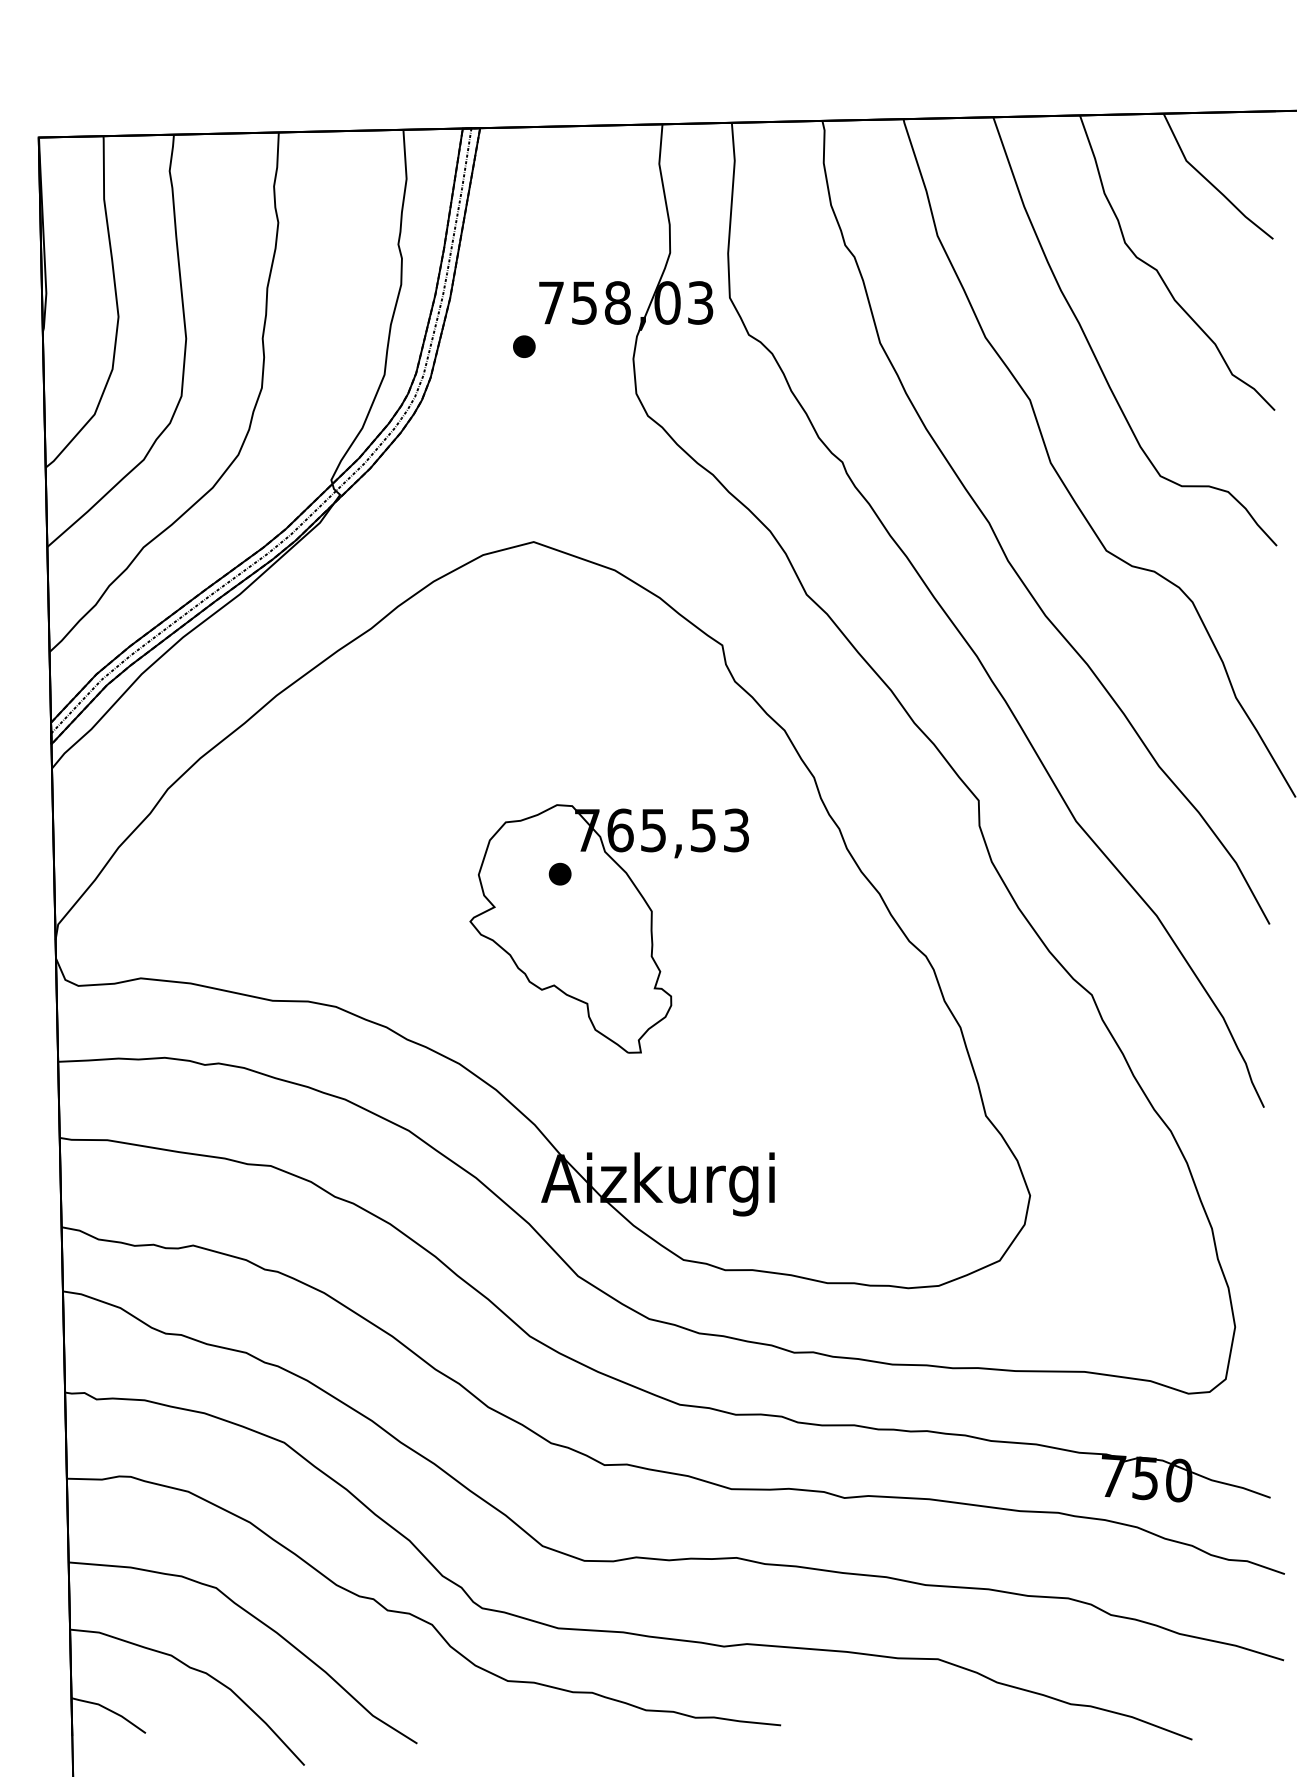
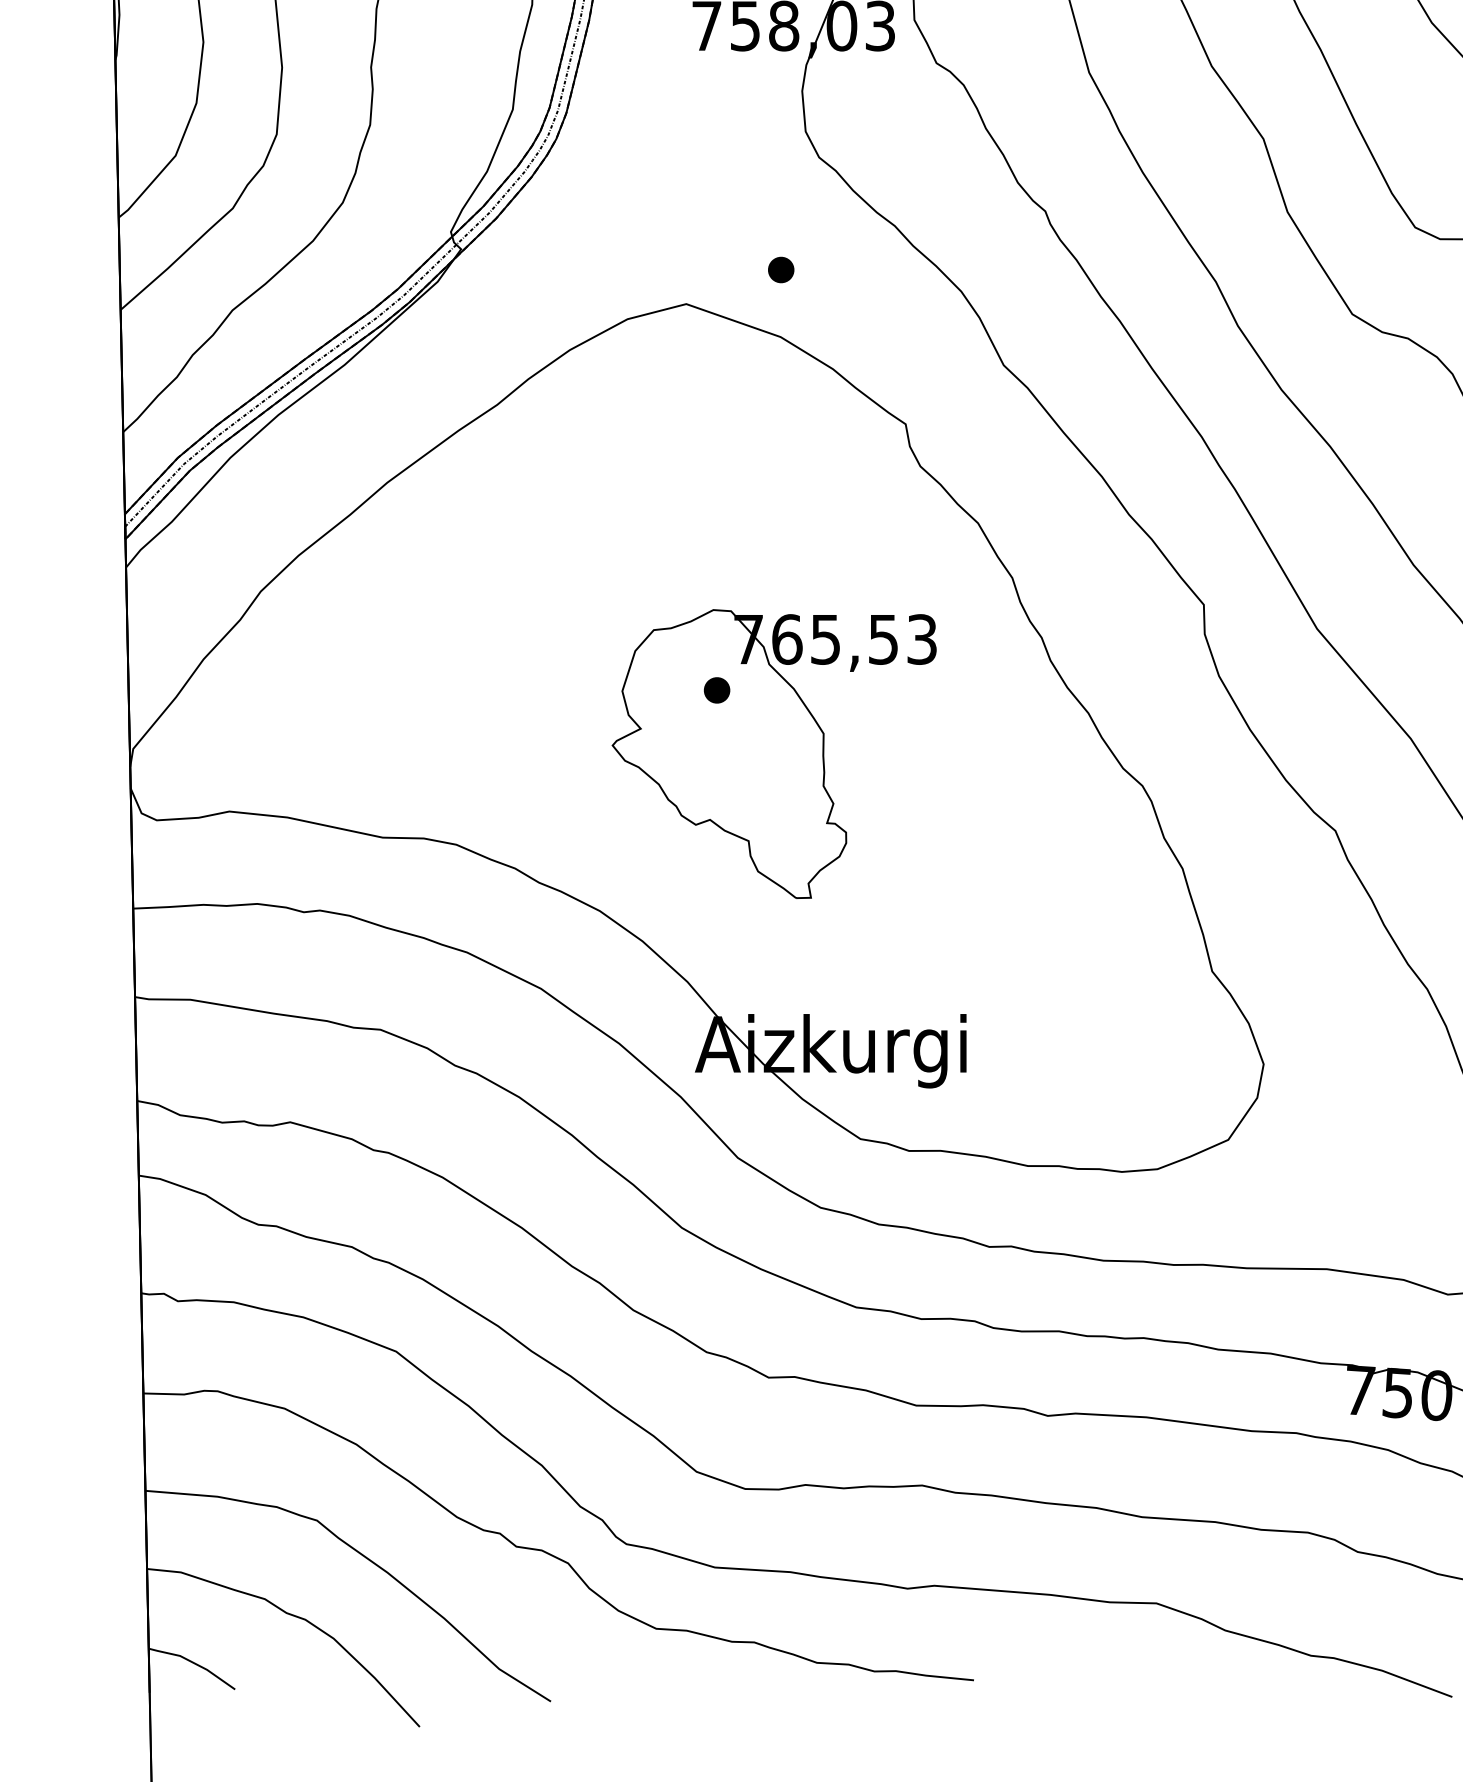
part: (524, 346) -> (781, 269), moved

